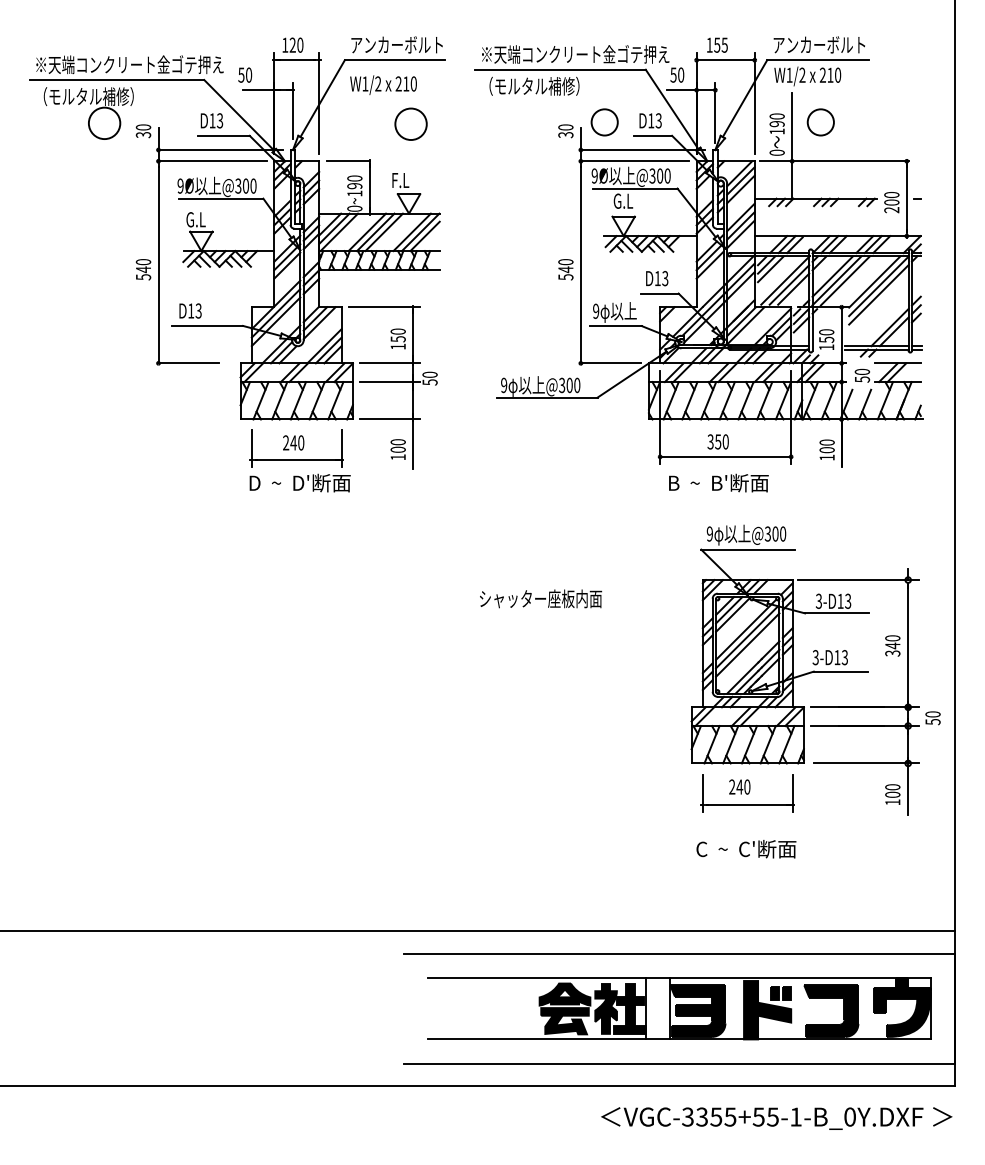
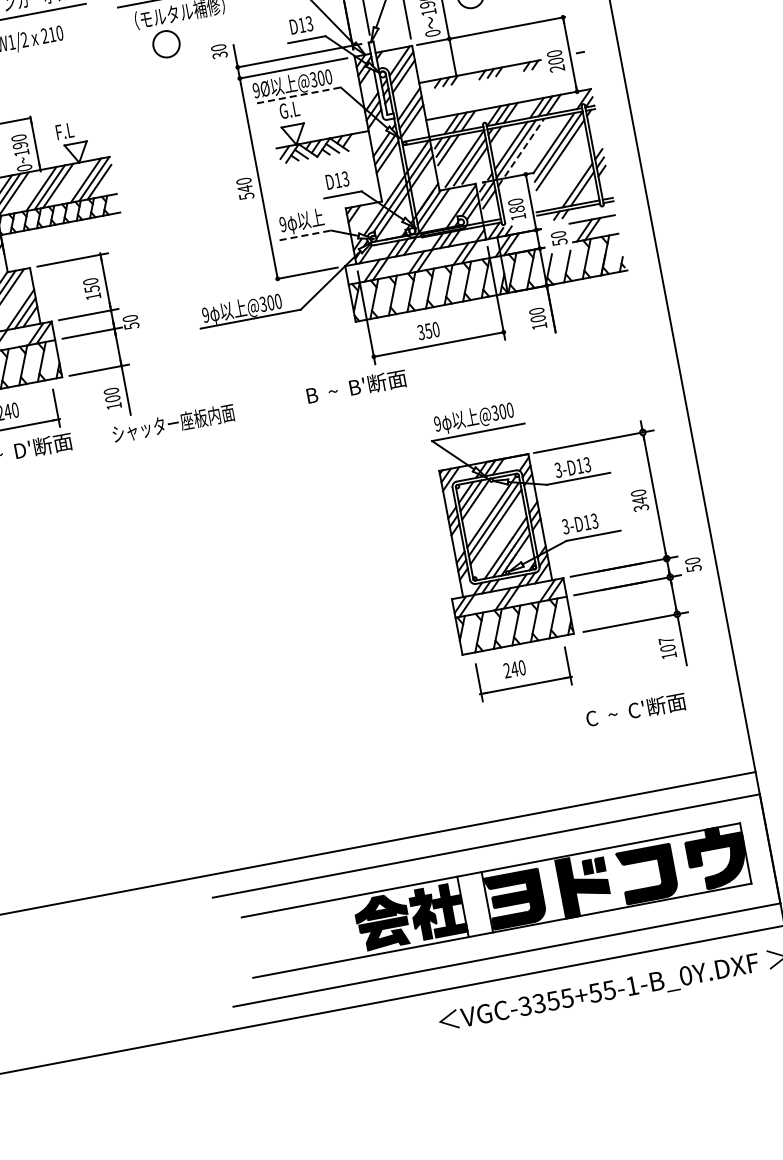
circle: (604, 122) -> (166, 44), moved
circle: (410, 123) -> (63, 72), removed
line: (635, 188) -> (299, 95), solid -> dashed
line: (845, 280) -> (524, 147), solid -> dashed
line: (616, 326) -> (306, 235), solid -> dashed
text: (826, 339) -> (516, 209), 150 -> 180
text: (718, 482) -> (356, 386), moved
text: (541, 598) -> (174, 422), moved
text: (892, 787) -> (666, 641), 100 -> 107
text: (746, 849) -> (636, 710), moved

